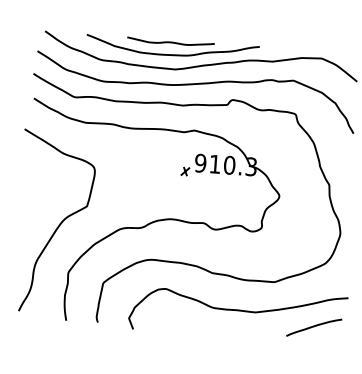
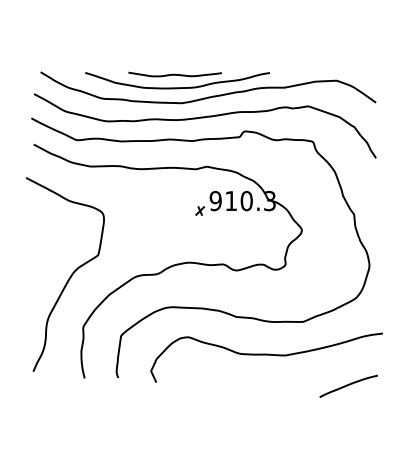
curve: (314, 326) -> (348, 385), moved

